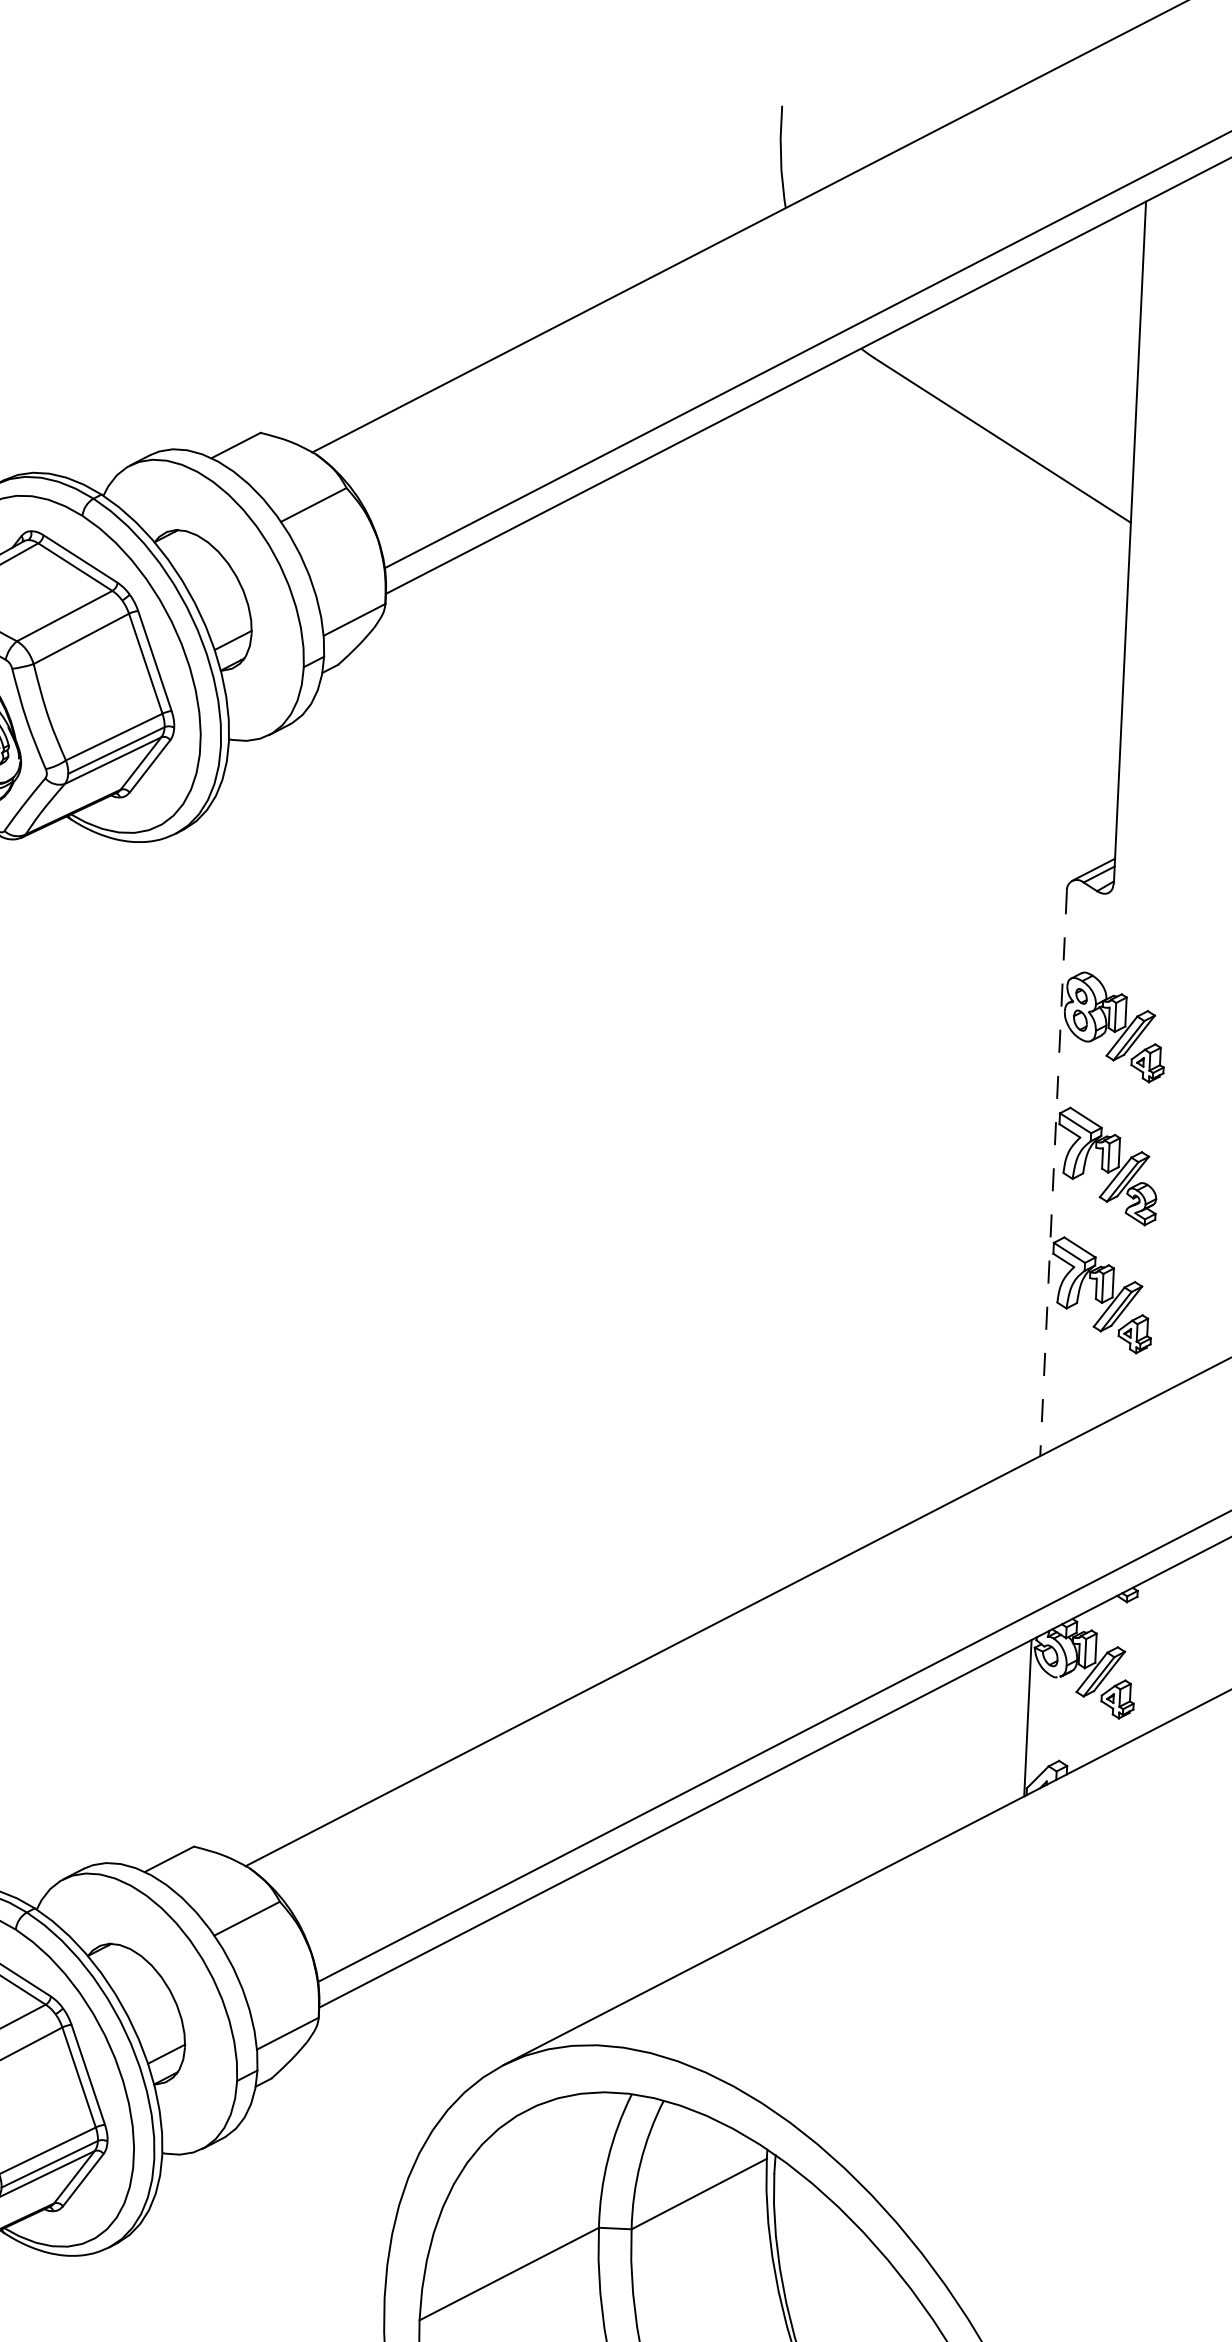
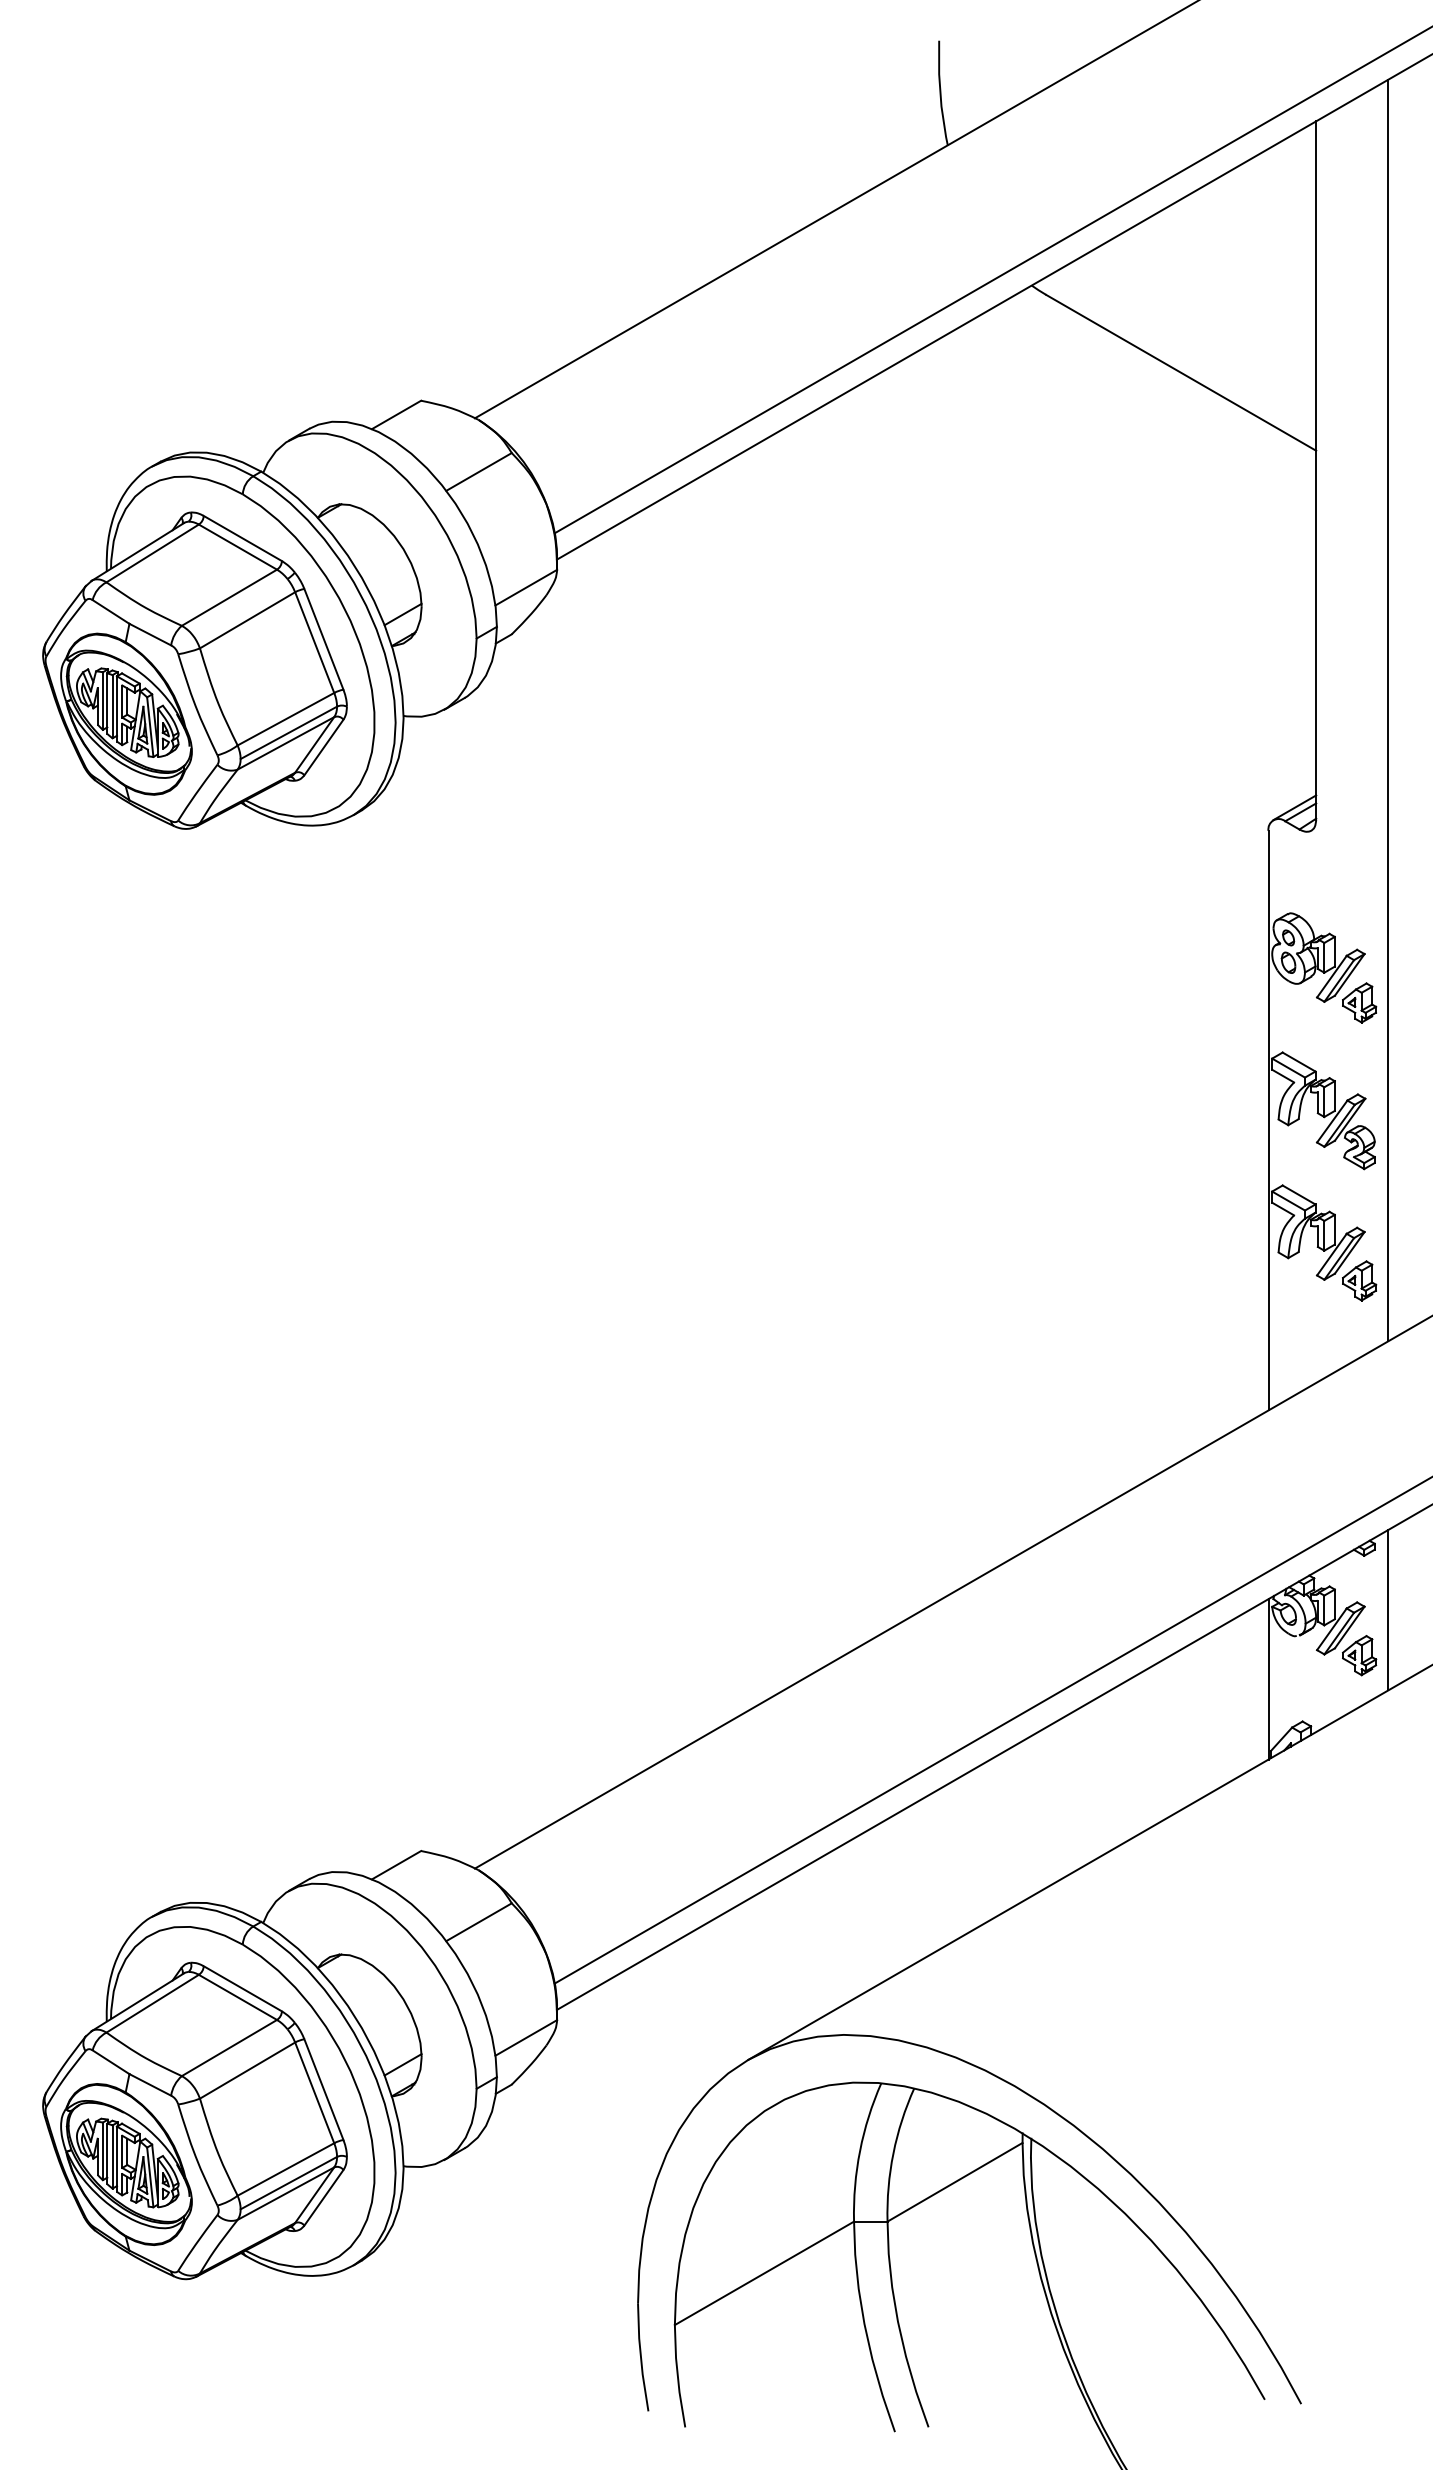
line: (1189, 779) -> (1388, 710), added
line: (1053, 1173) -> (1268, 1120), dashed -> solid
line: (1148, 1656) -> (1388, 1610), added

